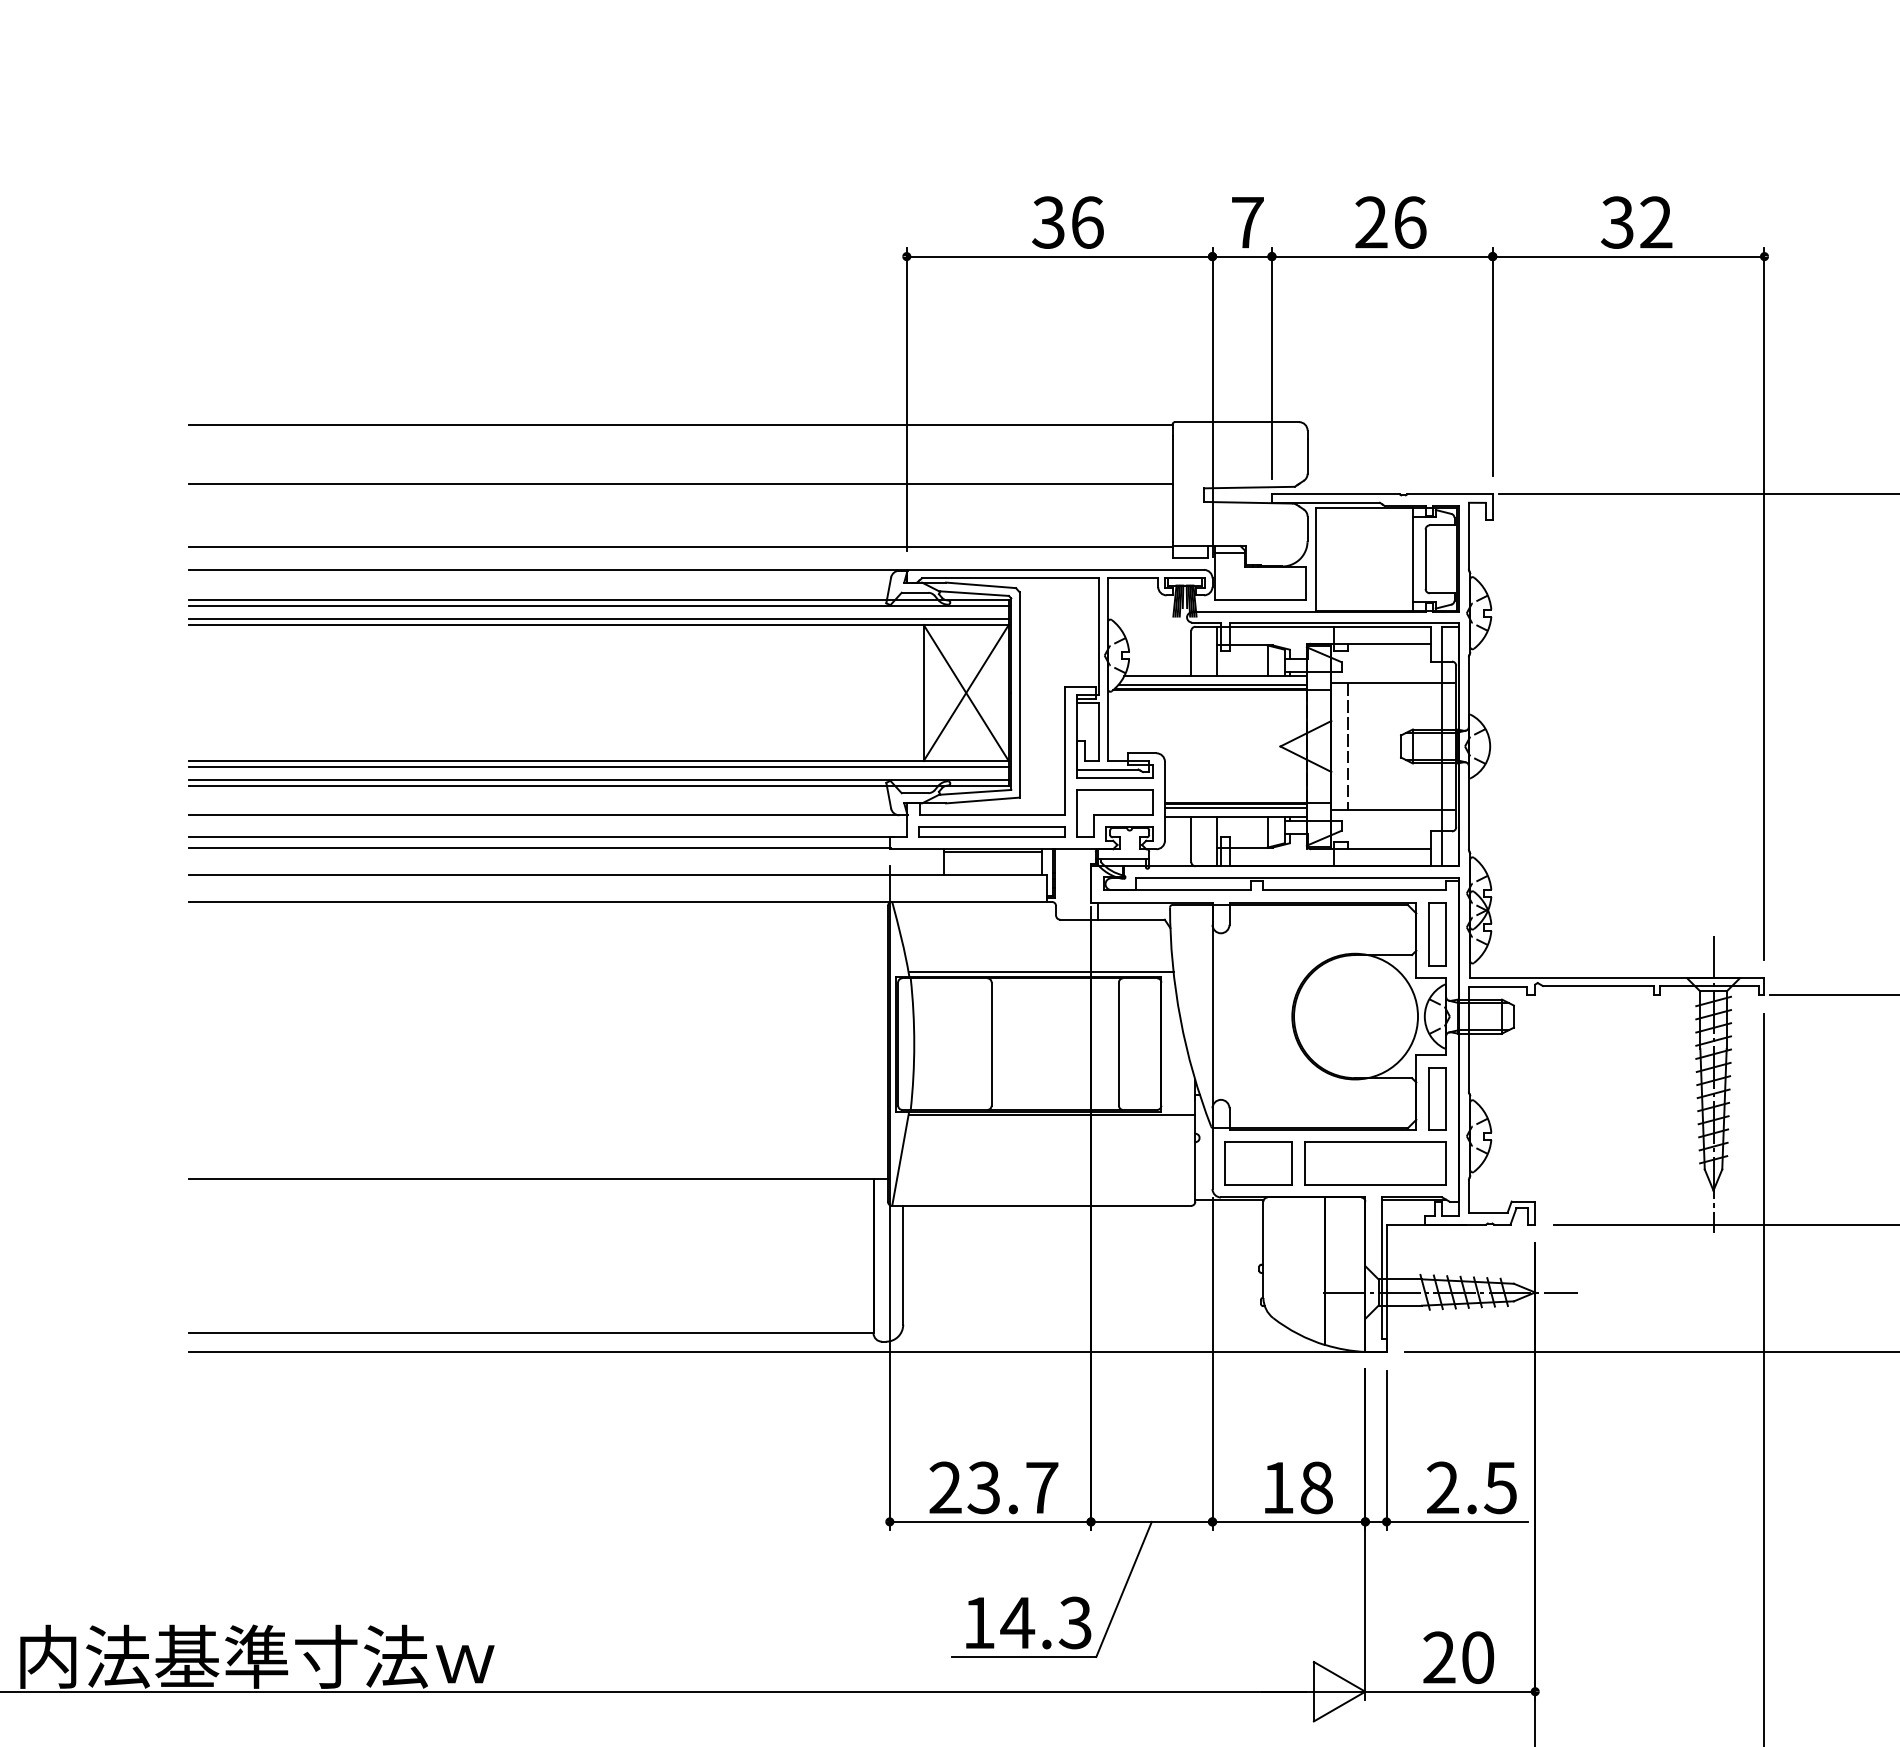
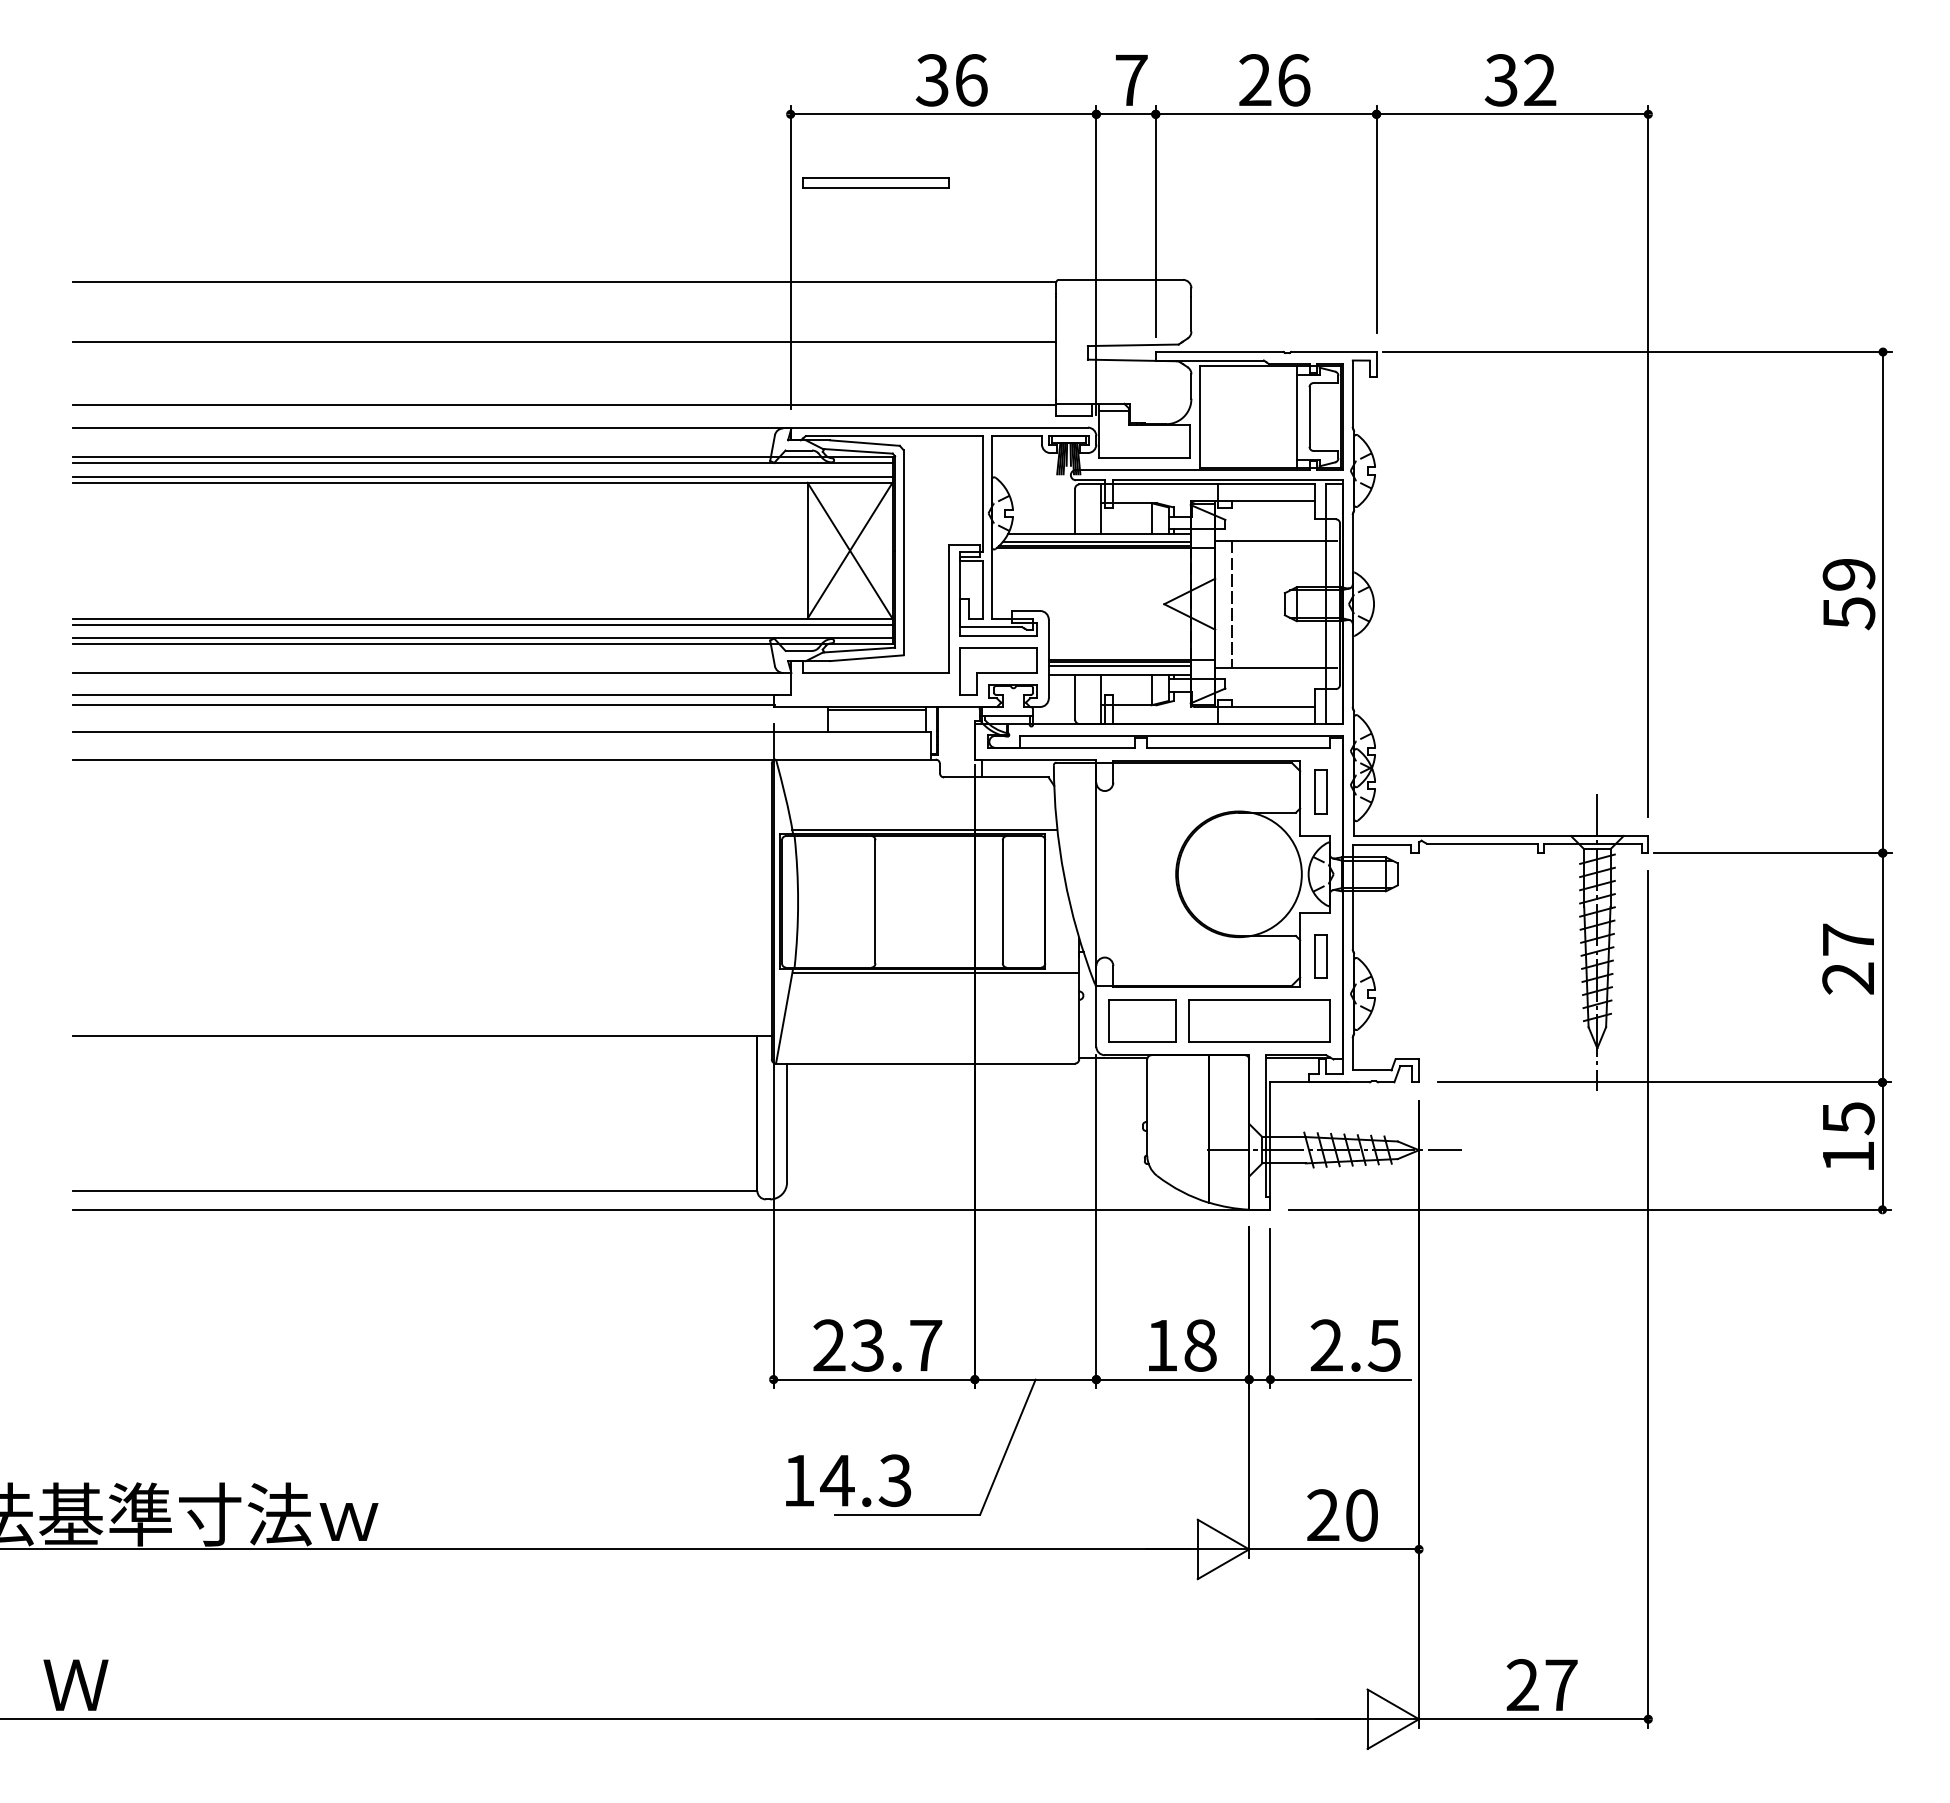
part: (991, 831) -> (875, 182), moved
part: (1437, 933) -> (1321, 791), size x0.7
part: (1437, 1097) -> (1321, 955), size x0.7
text: (1028, 1622) -> (848, 1480), moved

